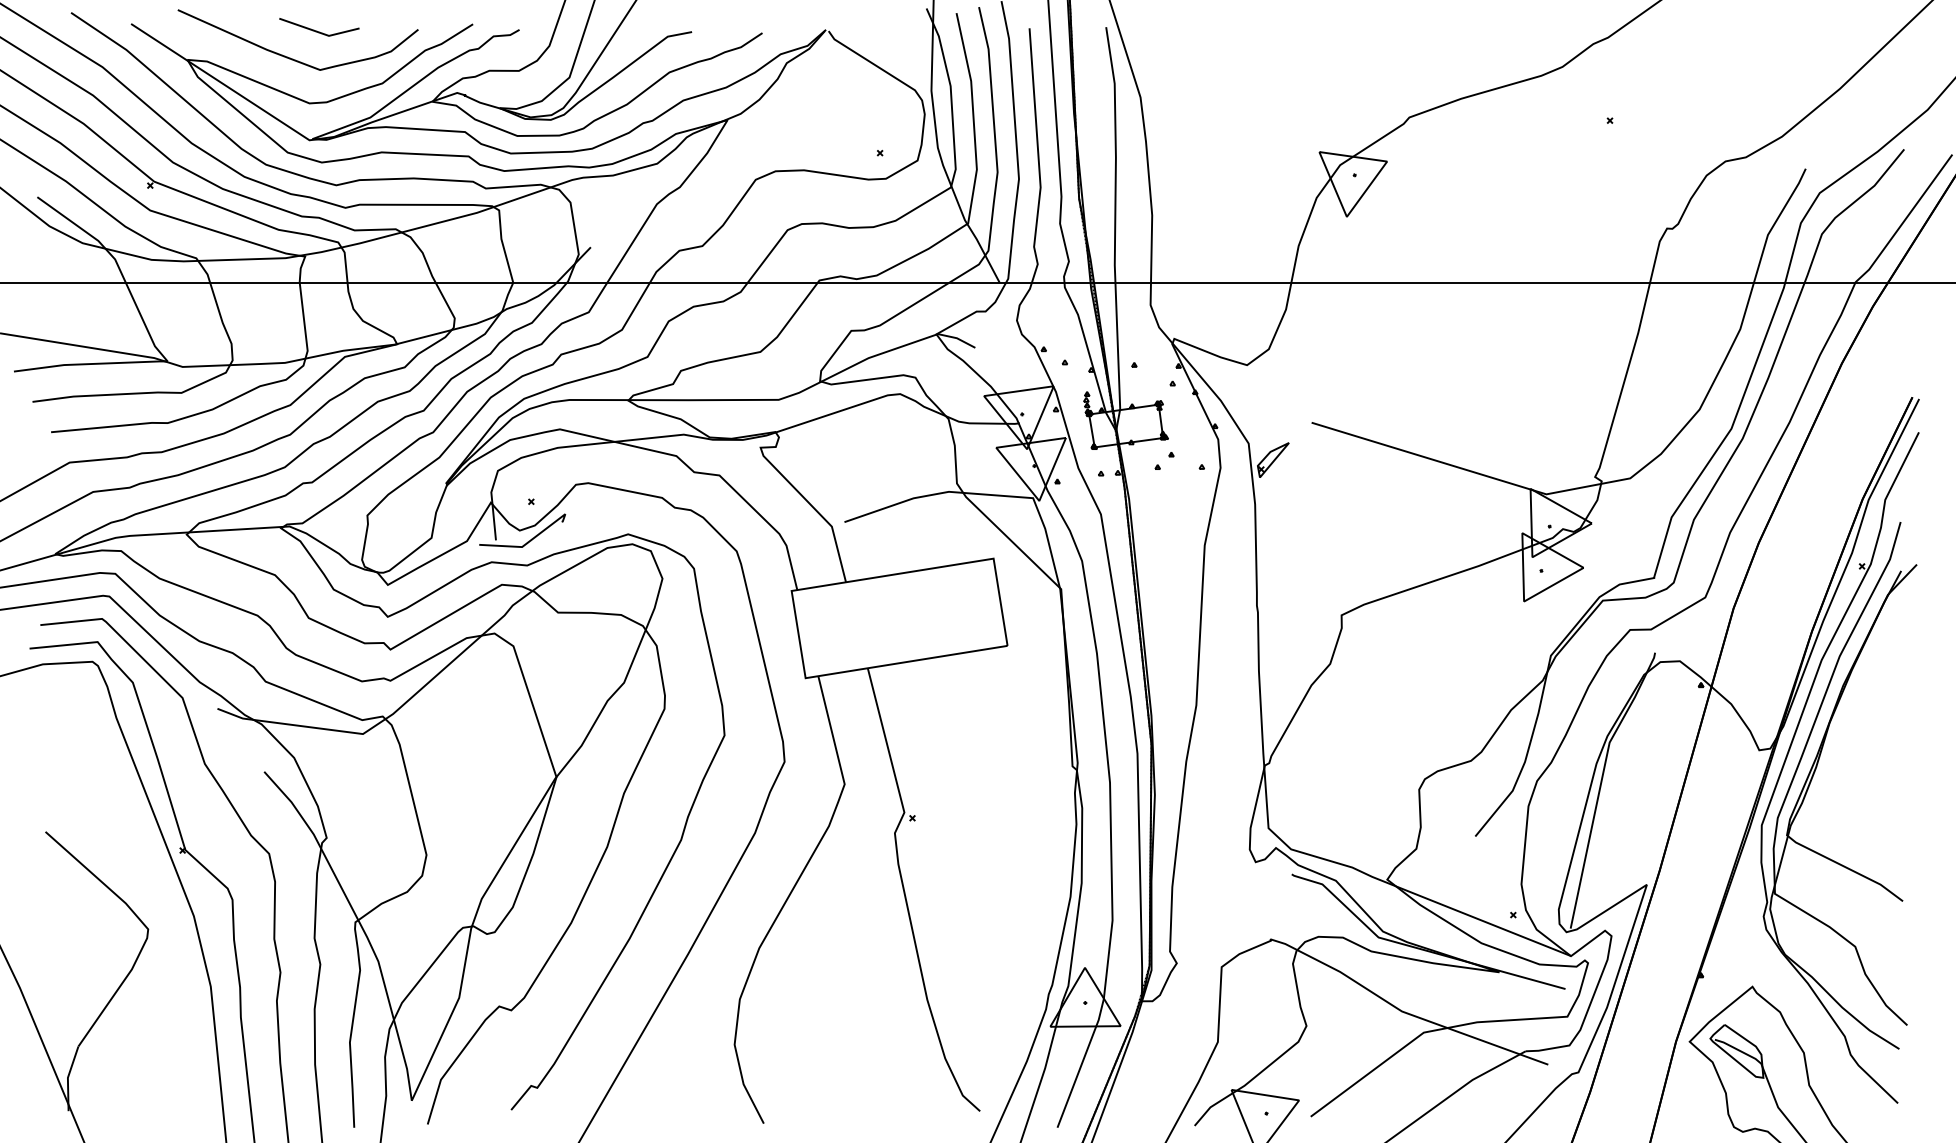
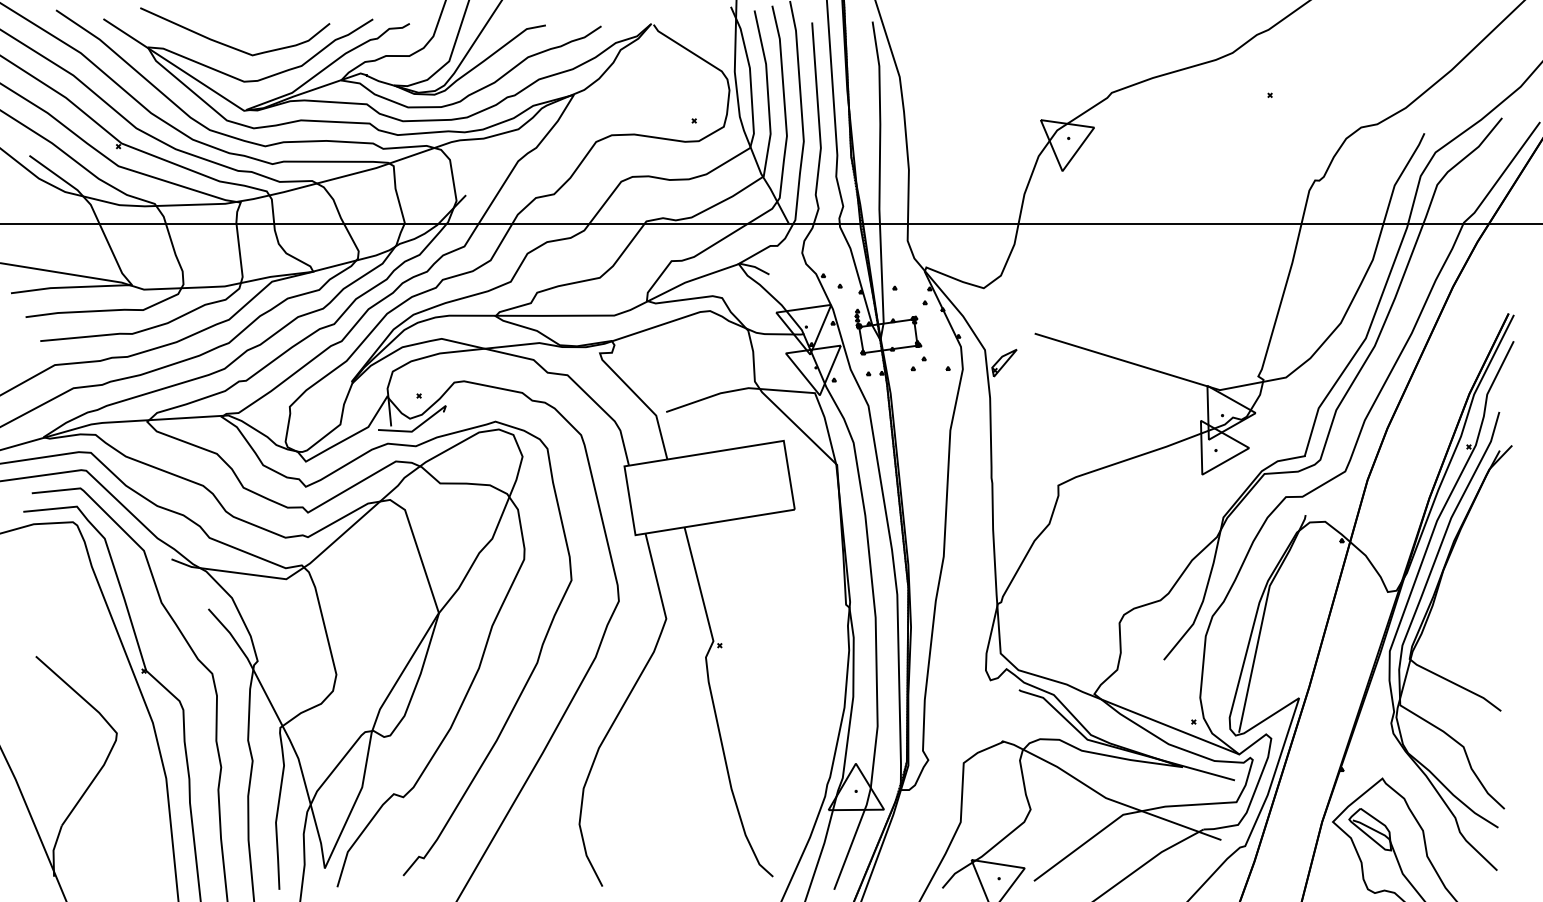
line: (318, 30) -> (251, 24), removed

